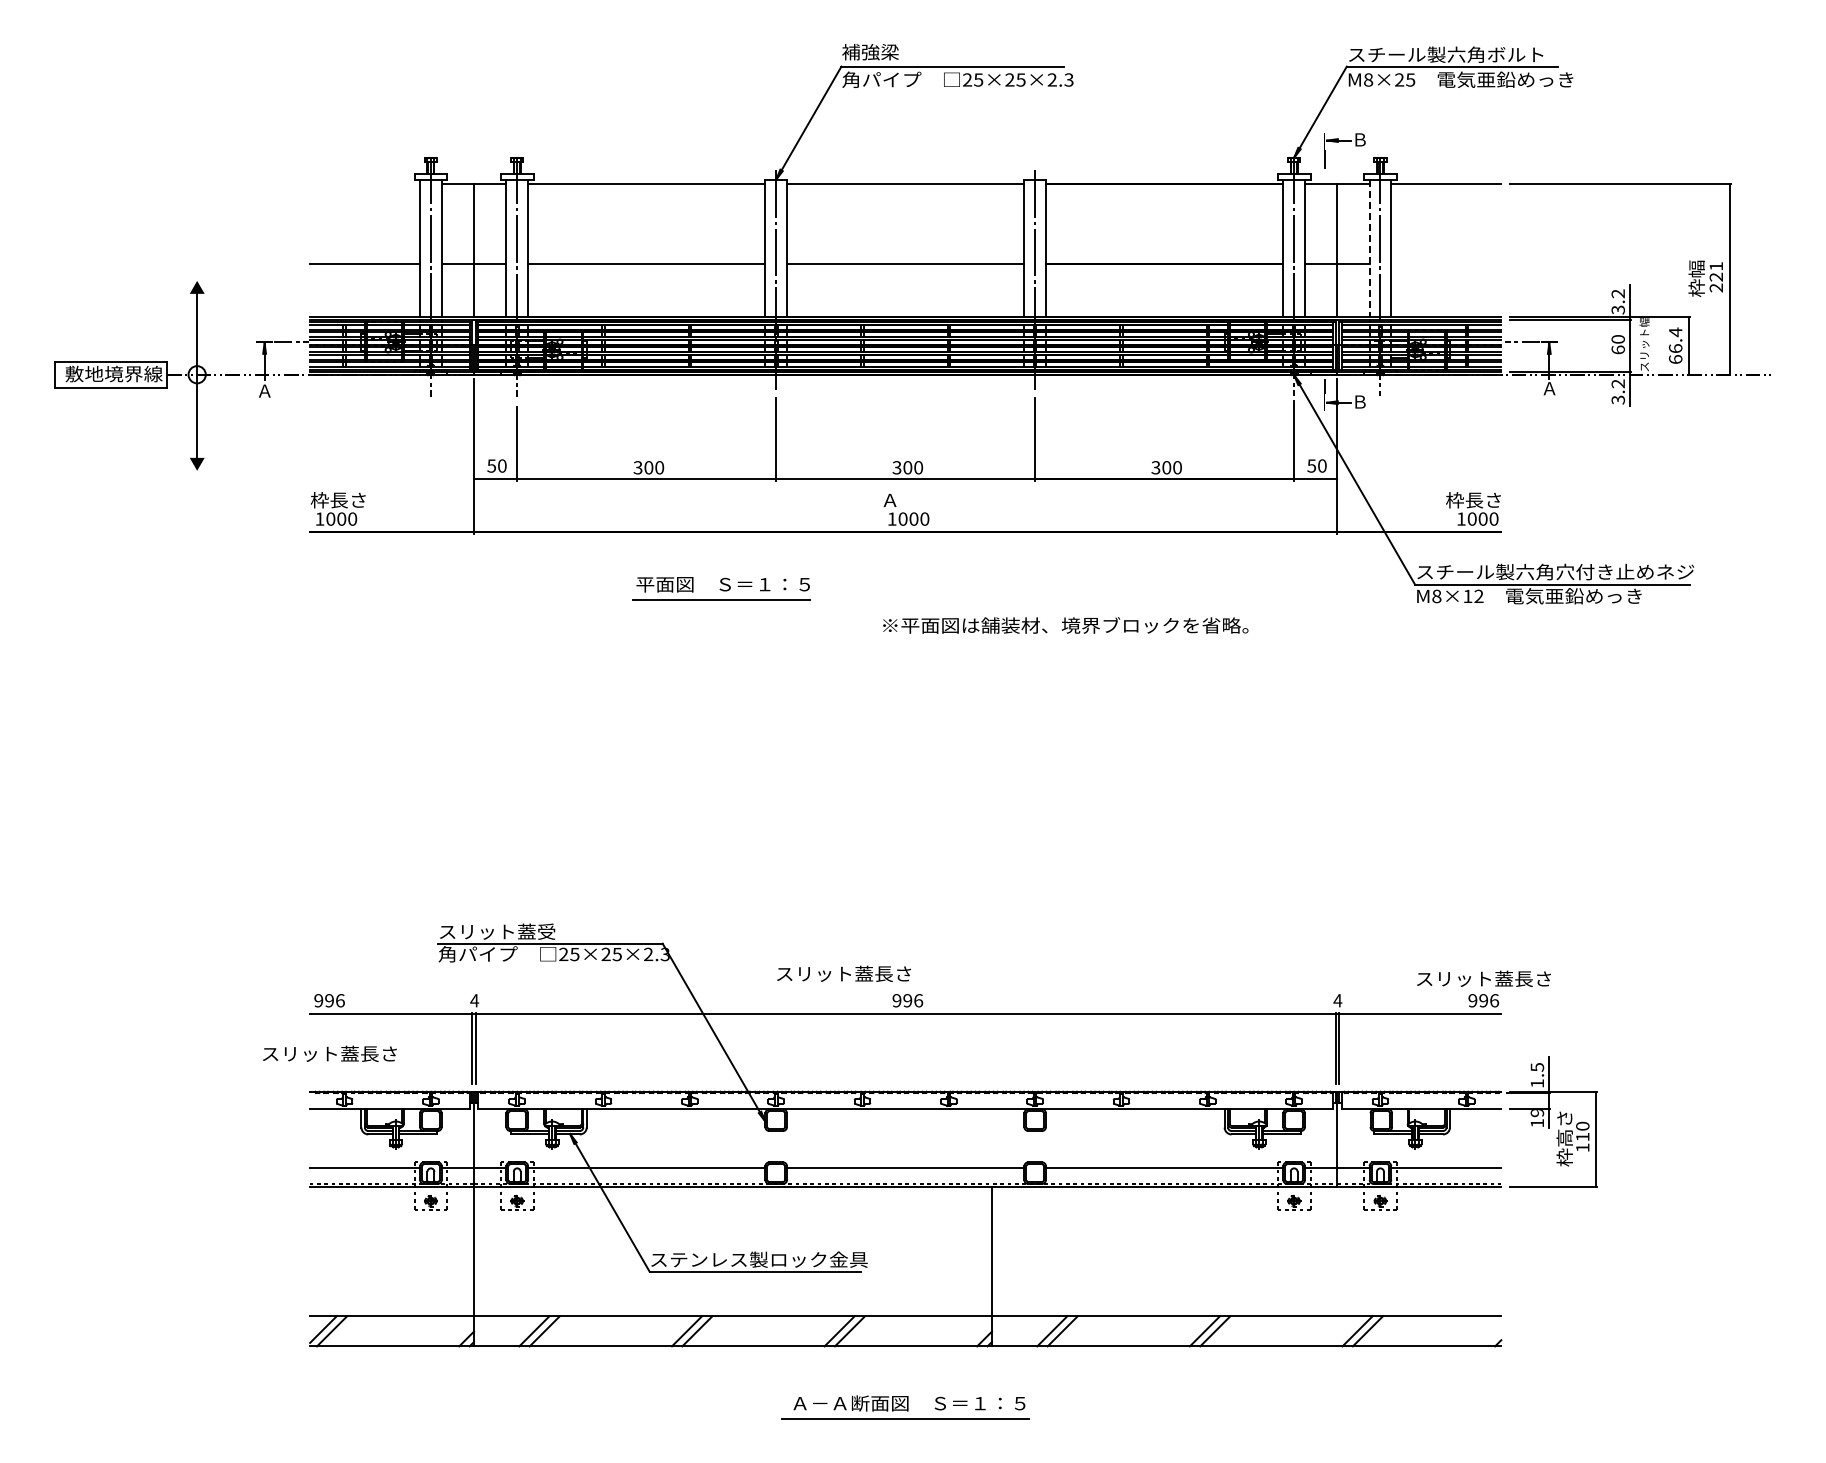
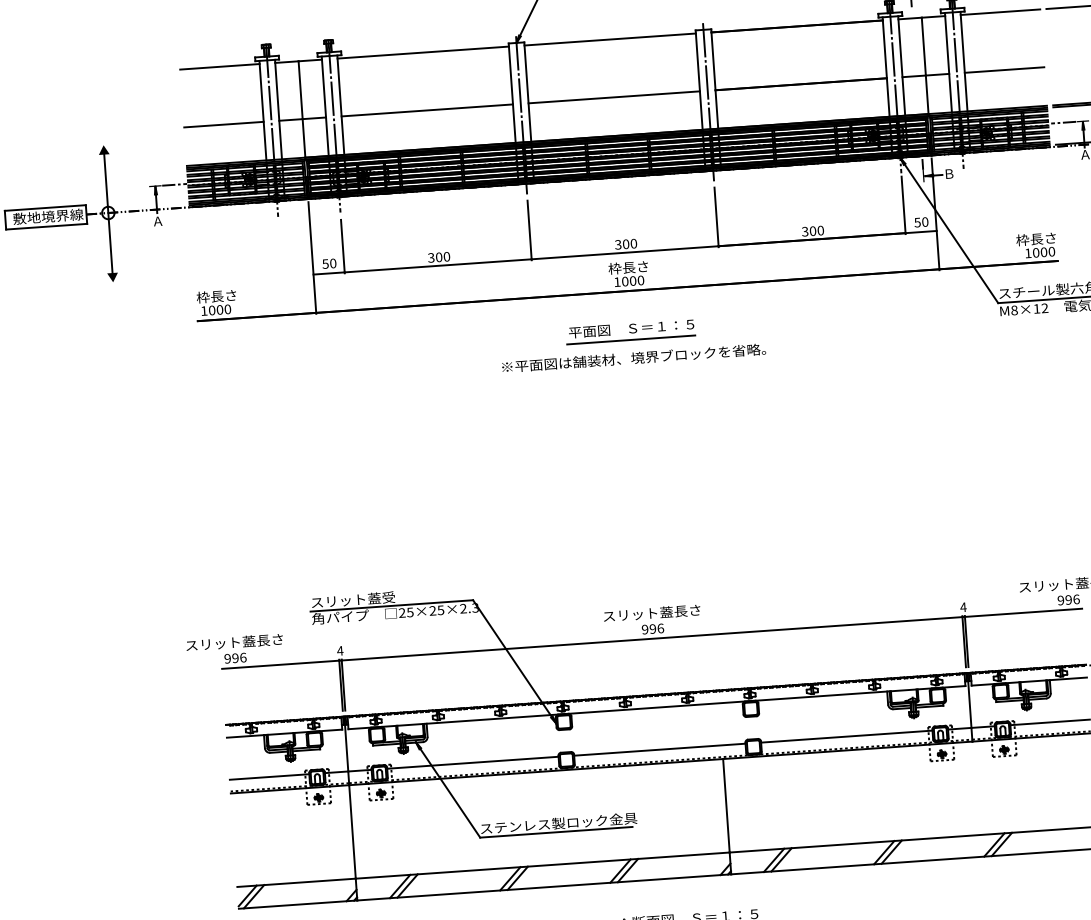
line: (365, 183) -> (220, 66), added
line: (1369, 248) -> (948, 62), dashed -> solid
line: (1446, 264) -> (1004, 70), added
text: (908, 500) -> (628, 267), Ａ -> 枠長さ
part: (721, 588) -> (630, 331), moved
text: (1065, 625) -> (633, 358), moved
text: (843, 973) -> (651, 613), moved
text: (329, 1053) -> (234, 642), moved

